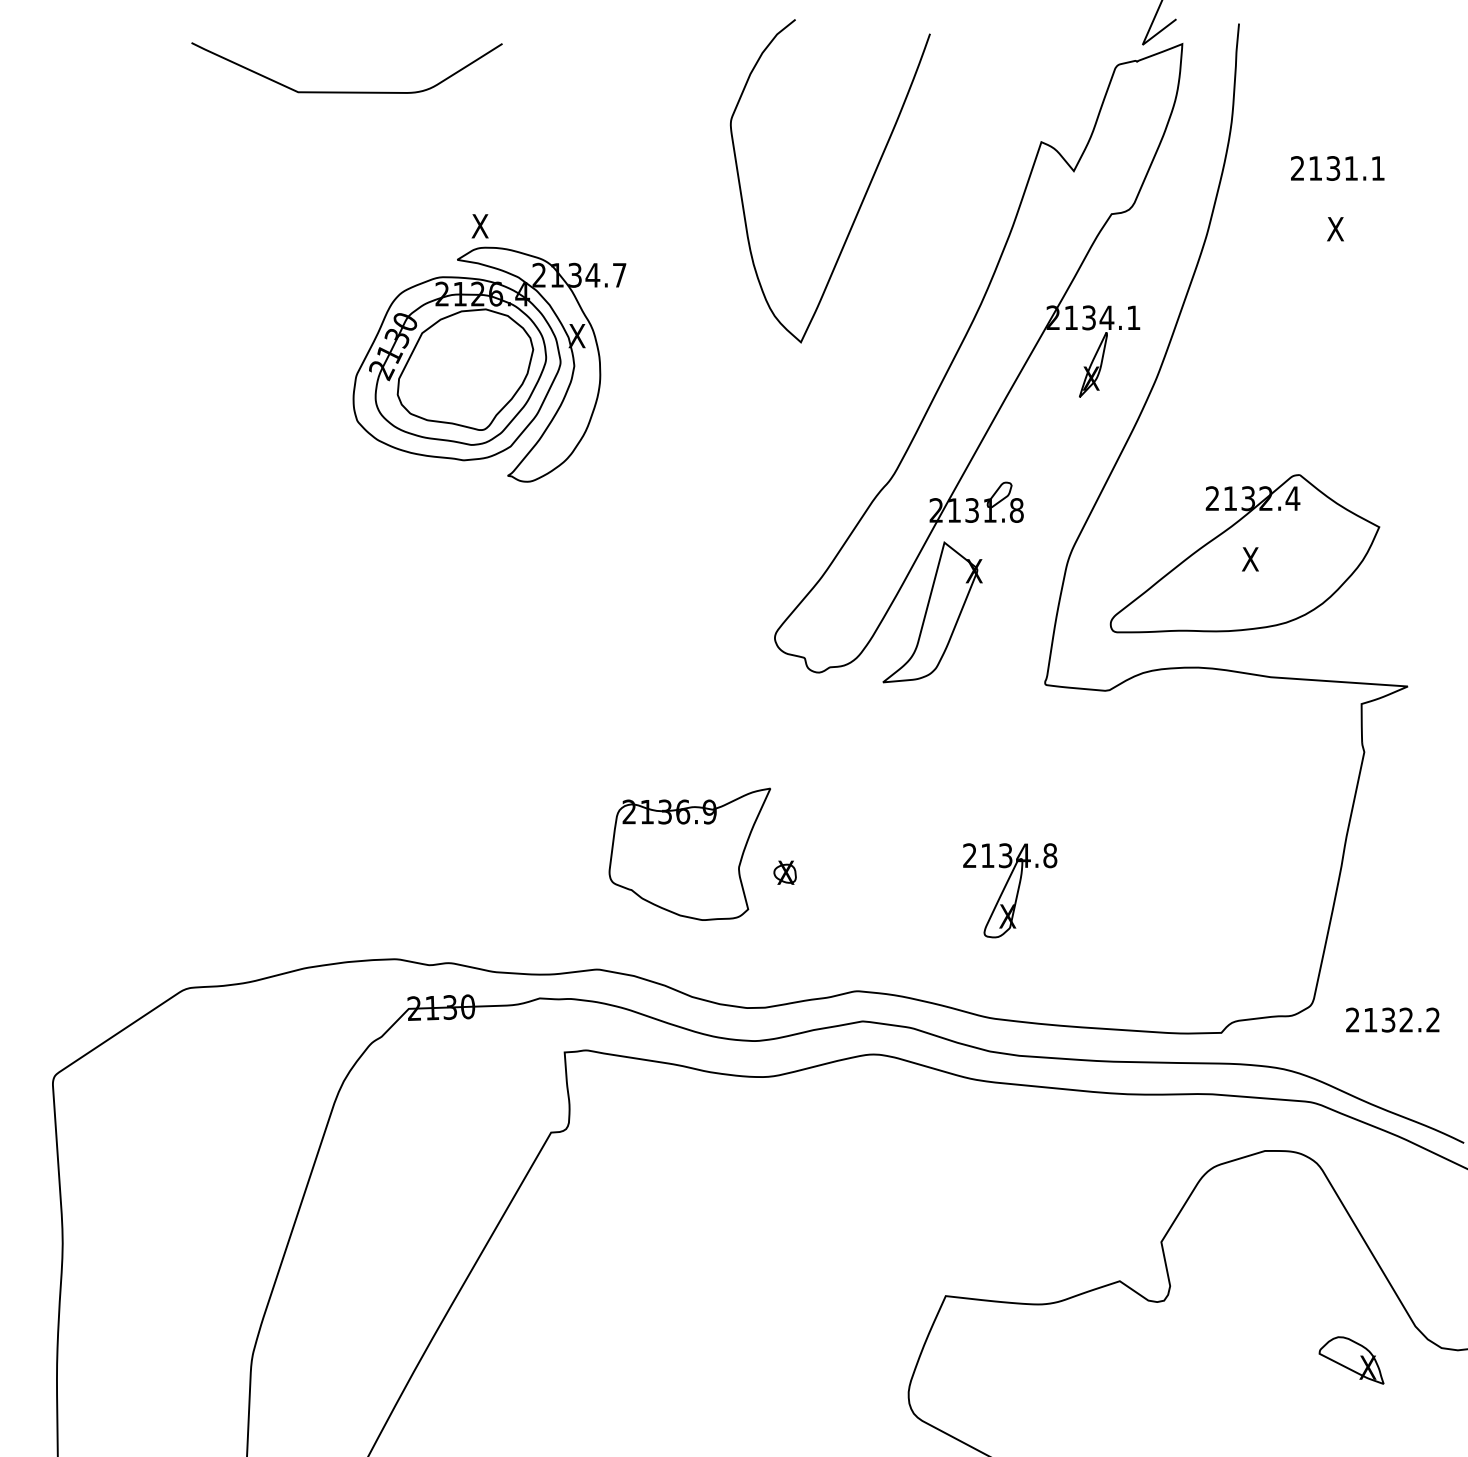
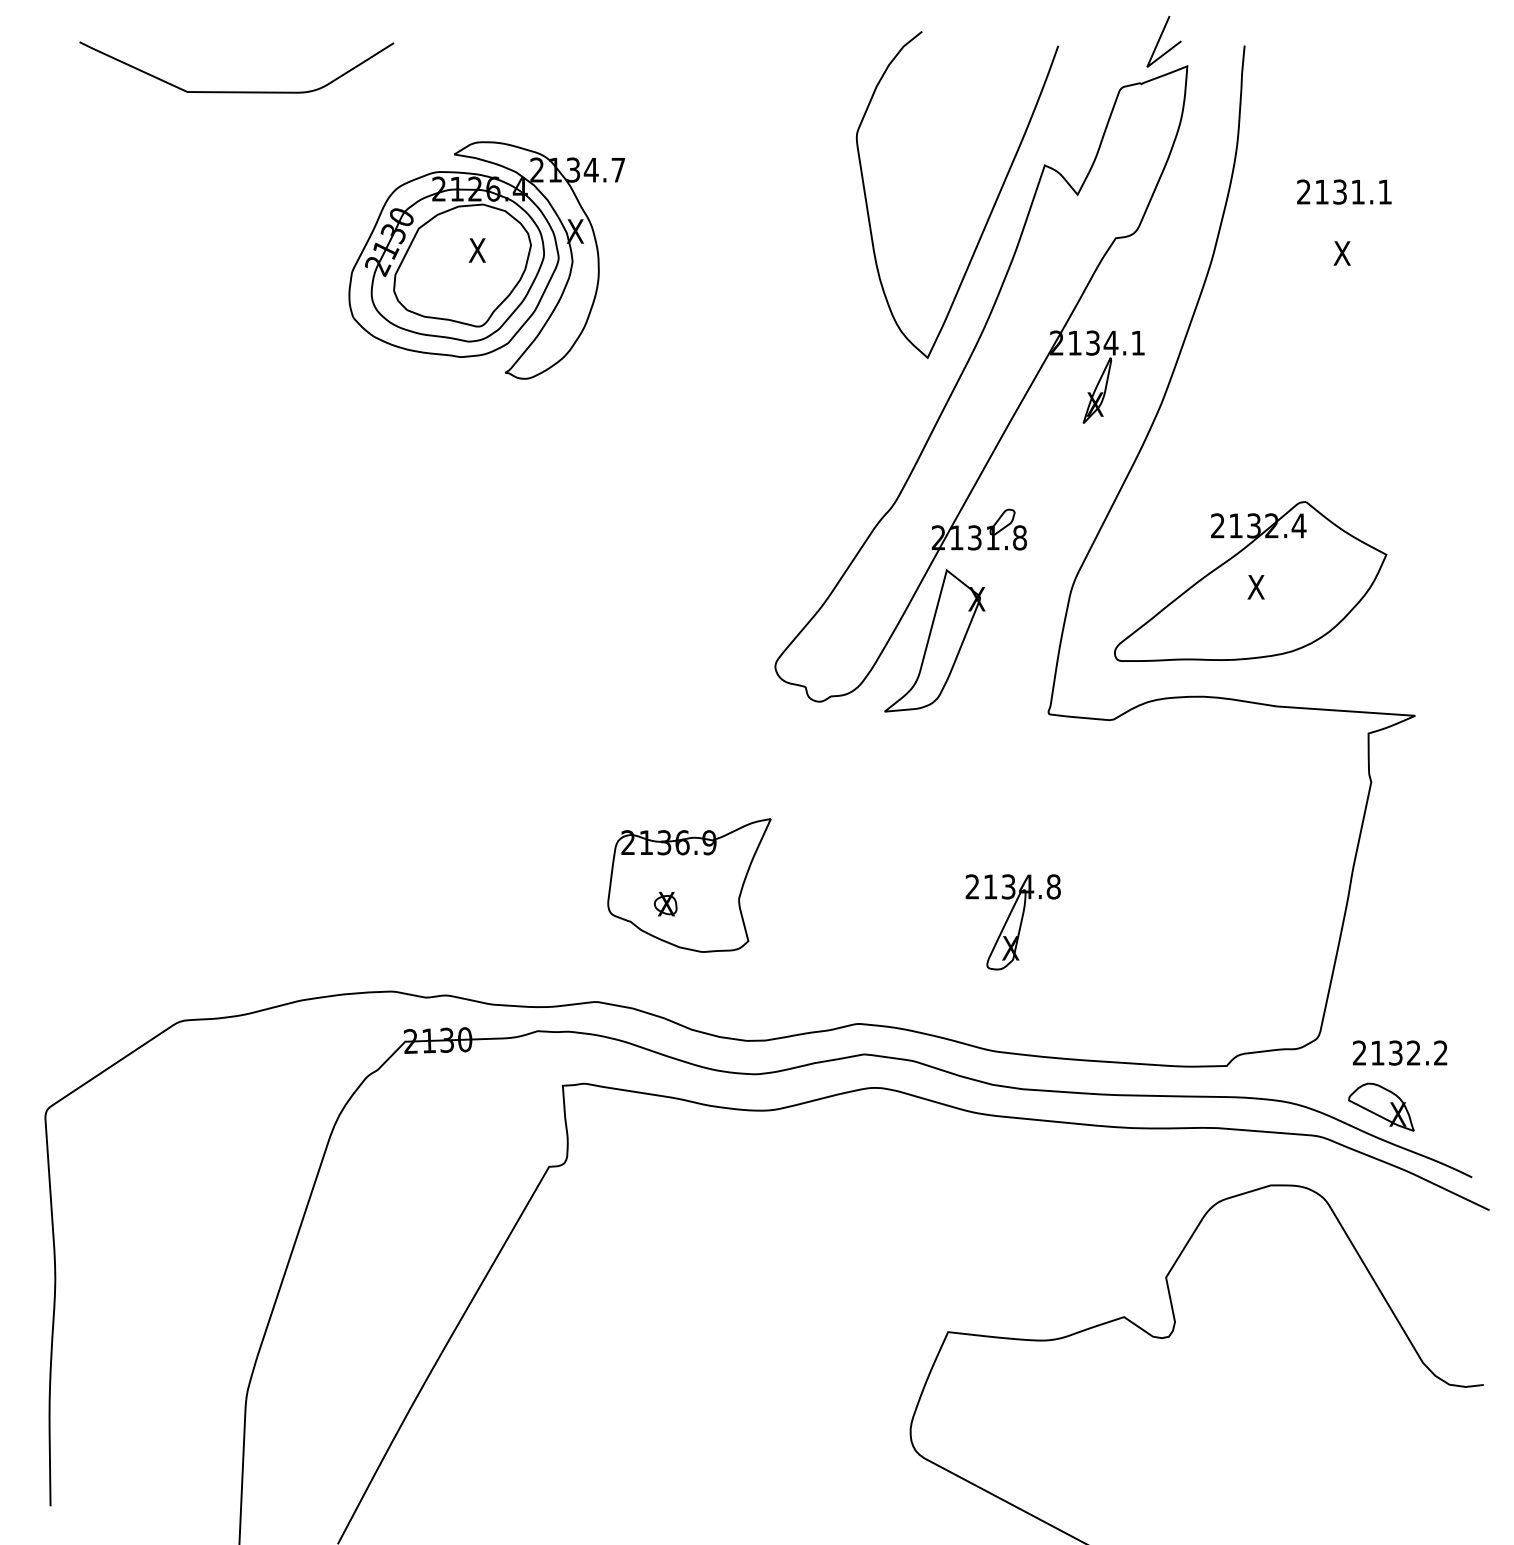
curve: (346, 91) -> (236, 91), moved
curve: (863, 197) -> (990, 211), moved
part: (489, 364) -> (486, 260), moved
part: (784, 873) -> (665, 904), moved
part: (1351, 1359) -> (1381, 1106), moved

